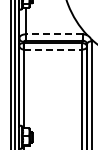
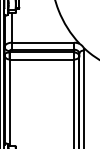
line: (53, 34) -> (42, 42), dashed -> solid
line: (53, 49) -> (42, 59), dashed -> solid

